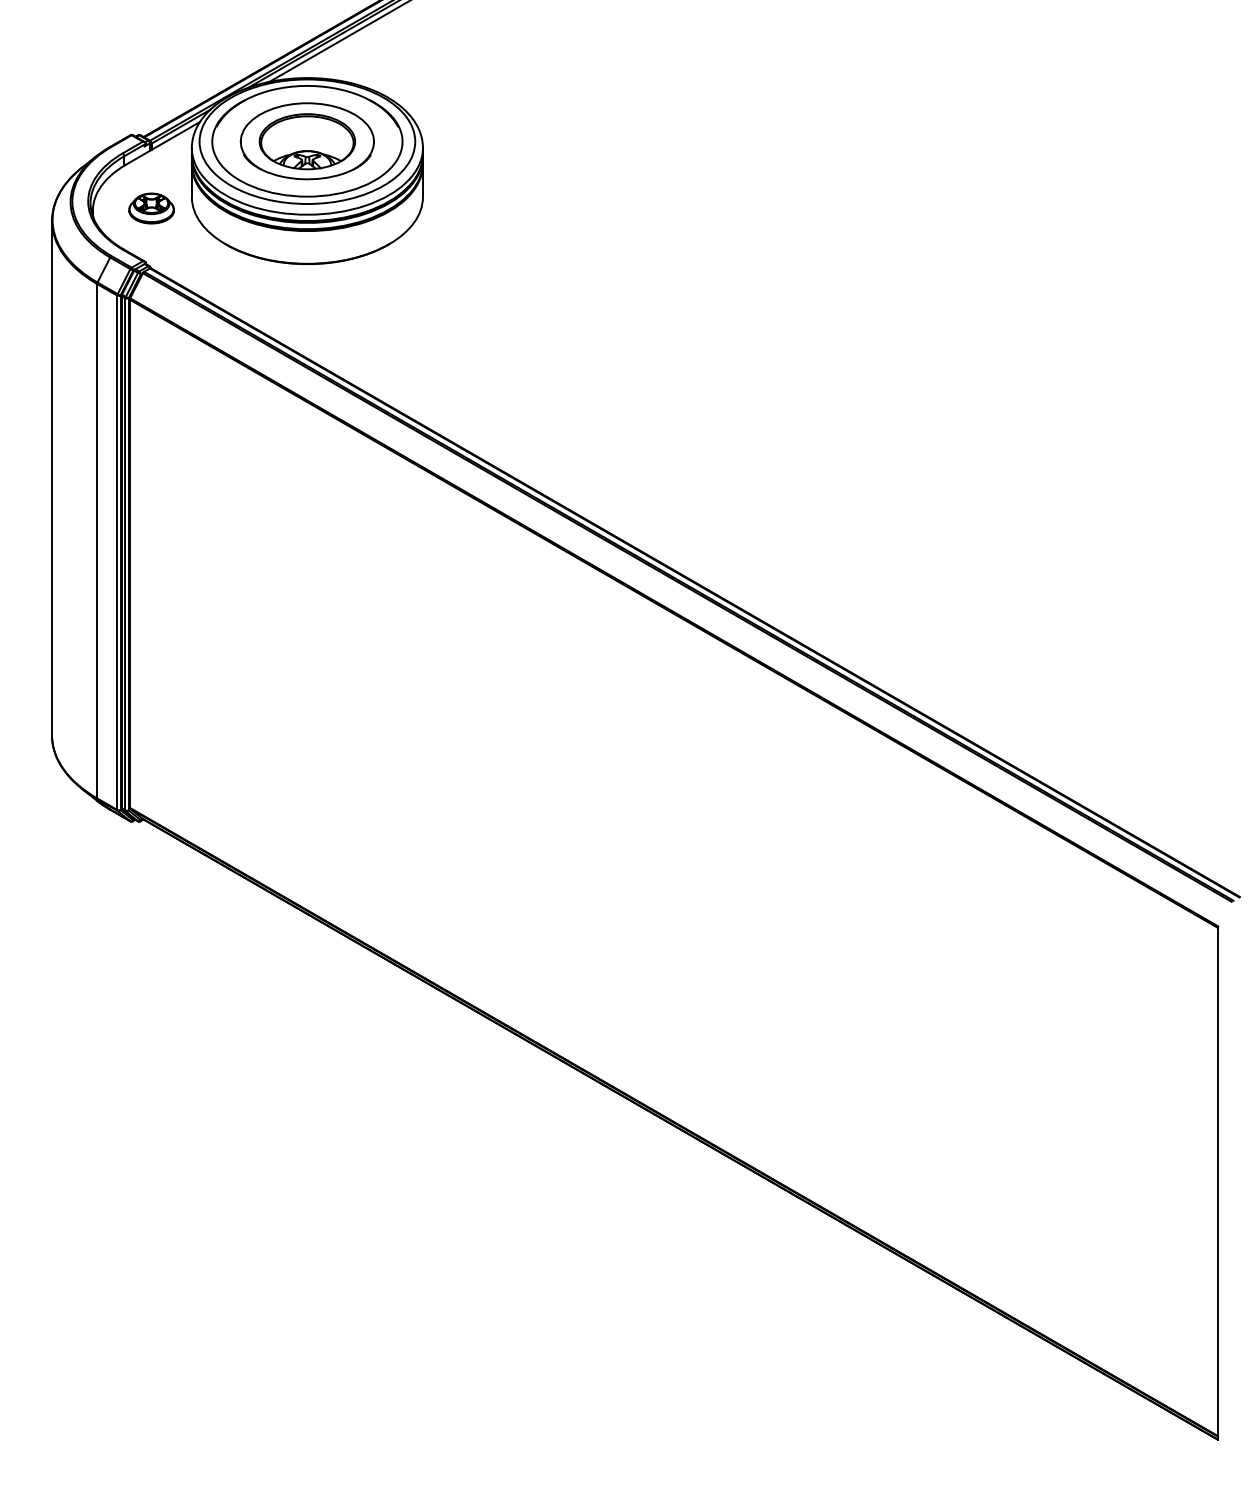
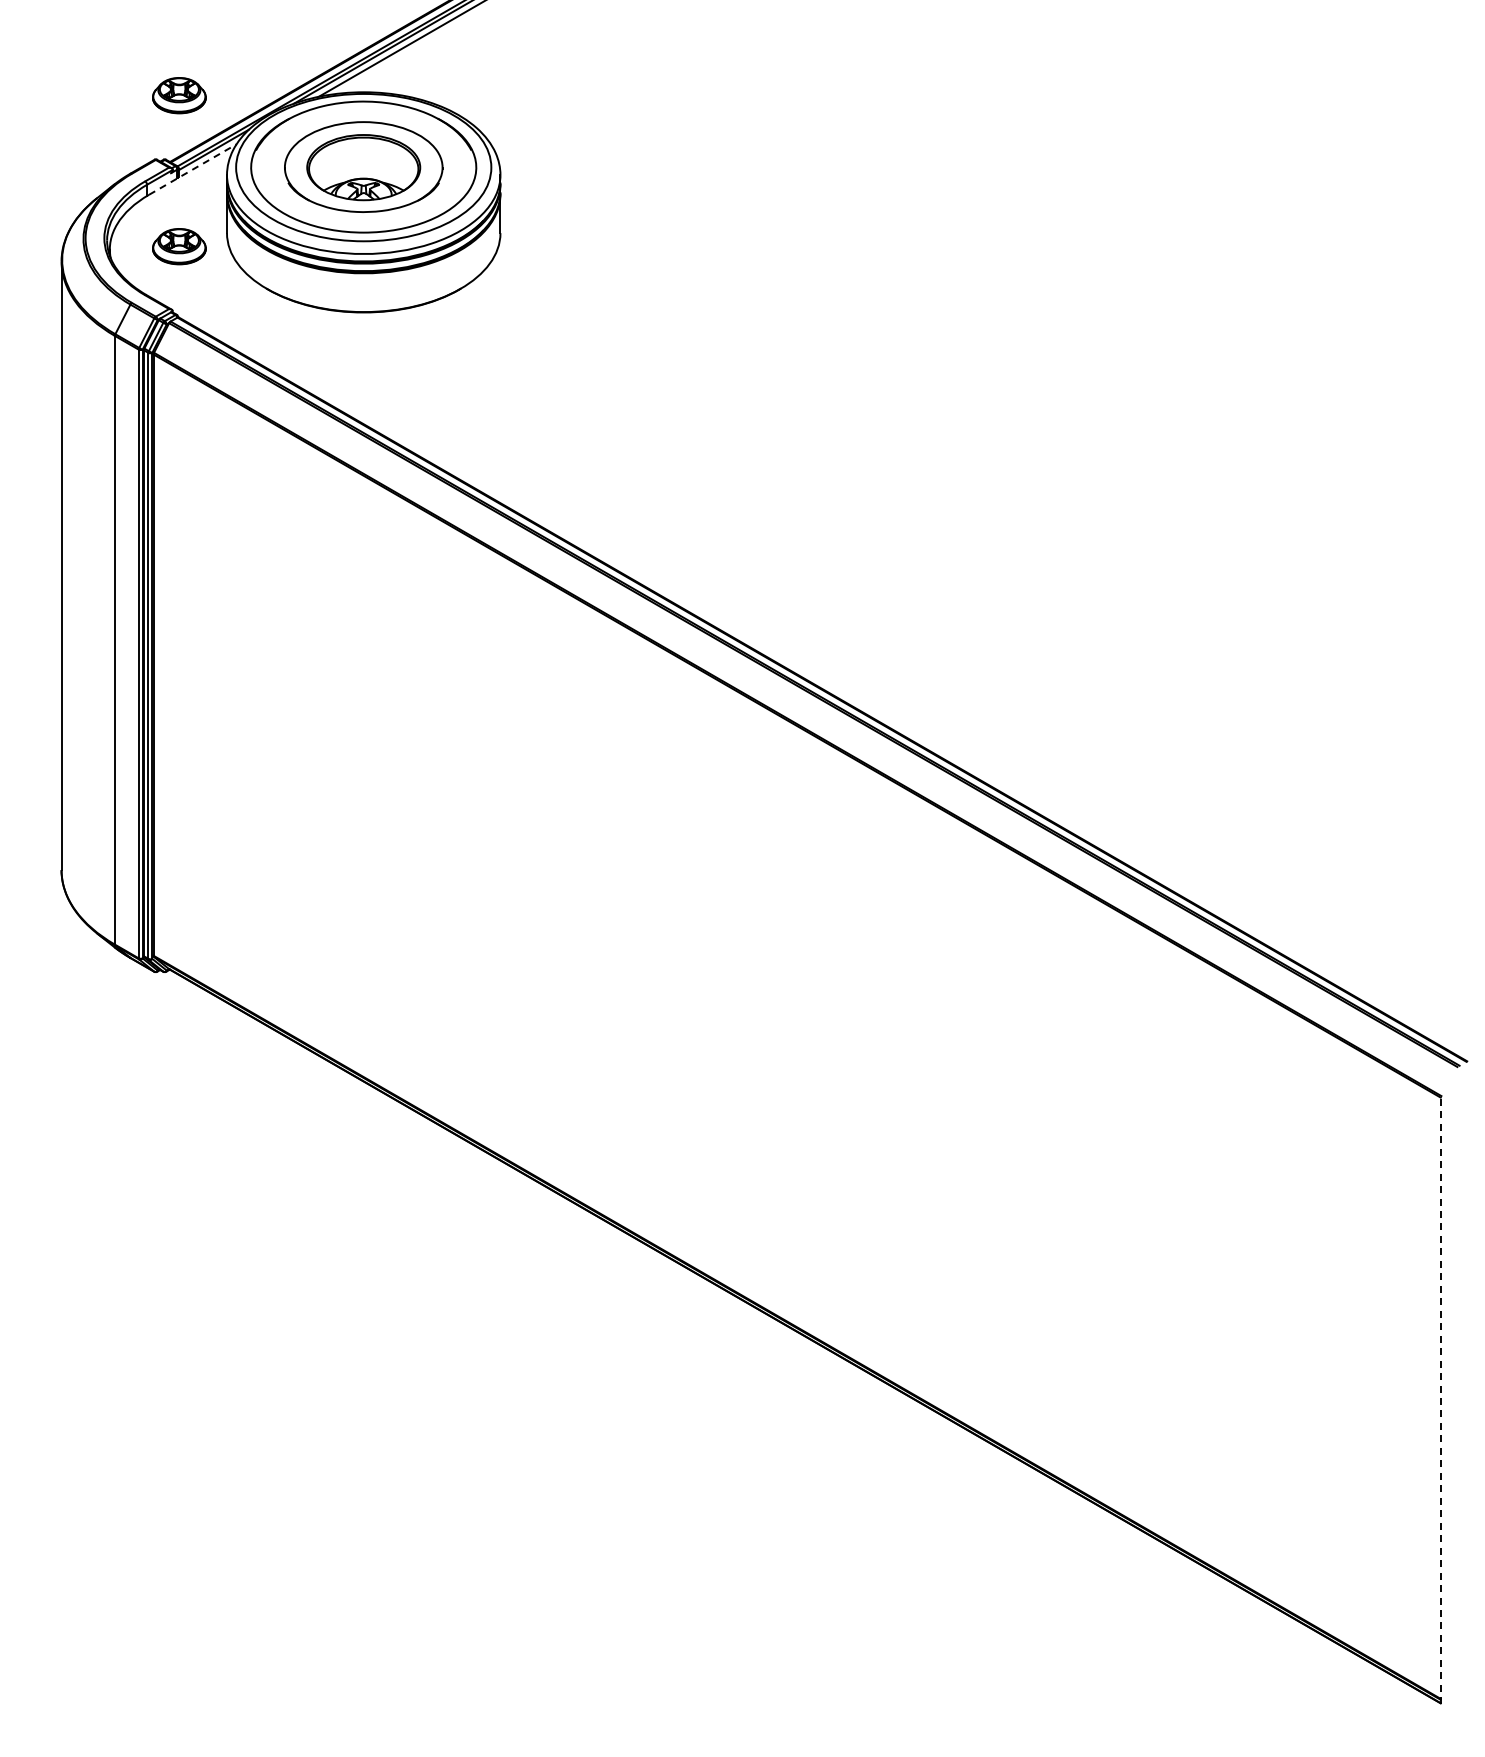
part: (151, 80) -> (179, 95), added
line: (163, 143) -> (193, 169), solid -> dashed
line: (1217, 1184) -> (1440, 1401), solid -> dashed

